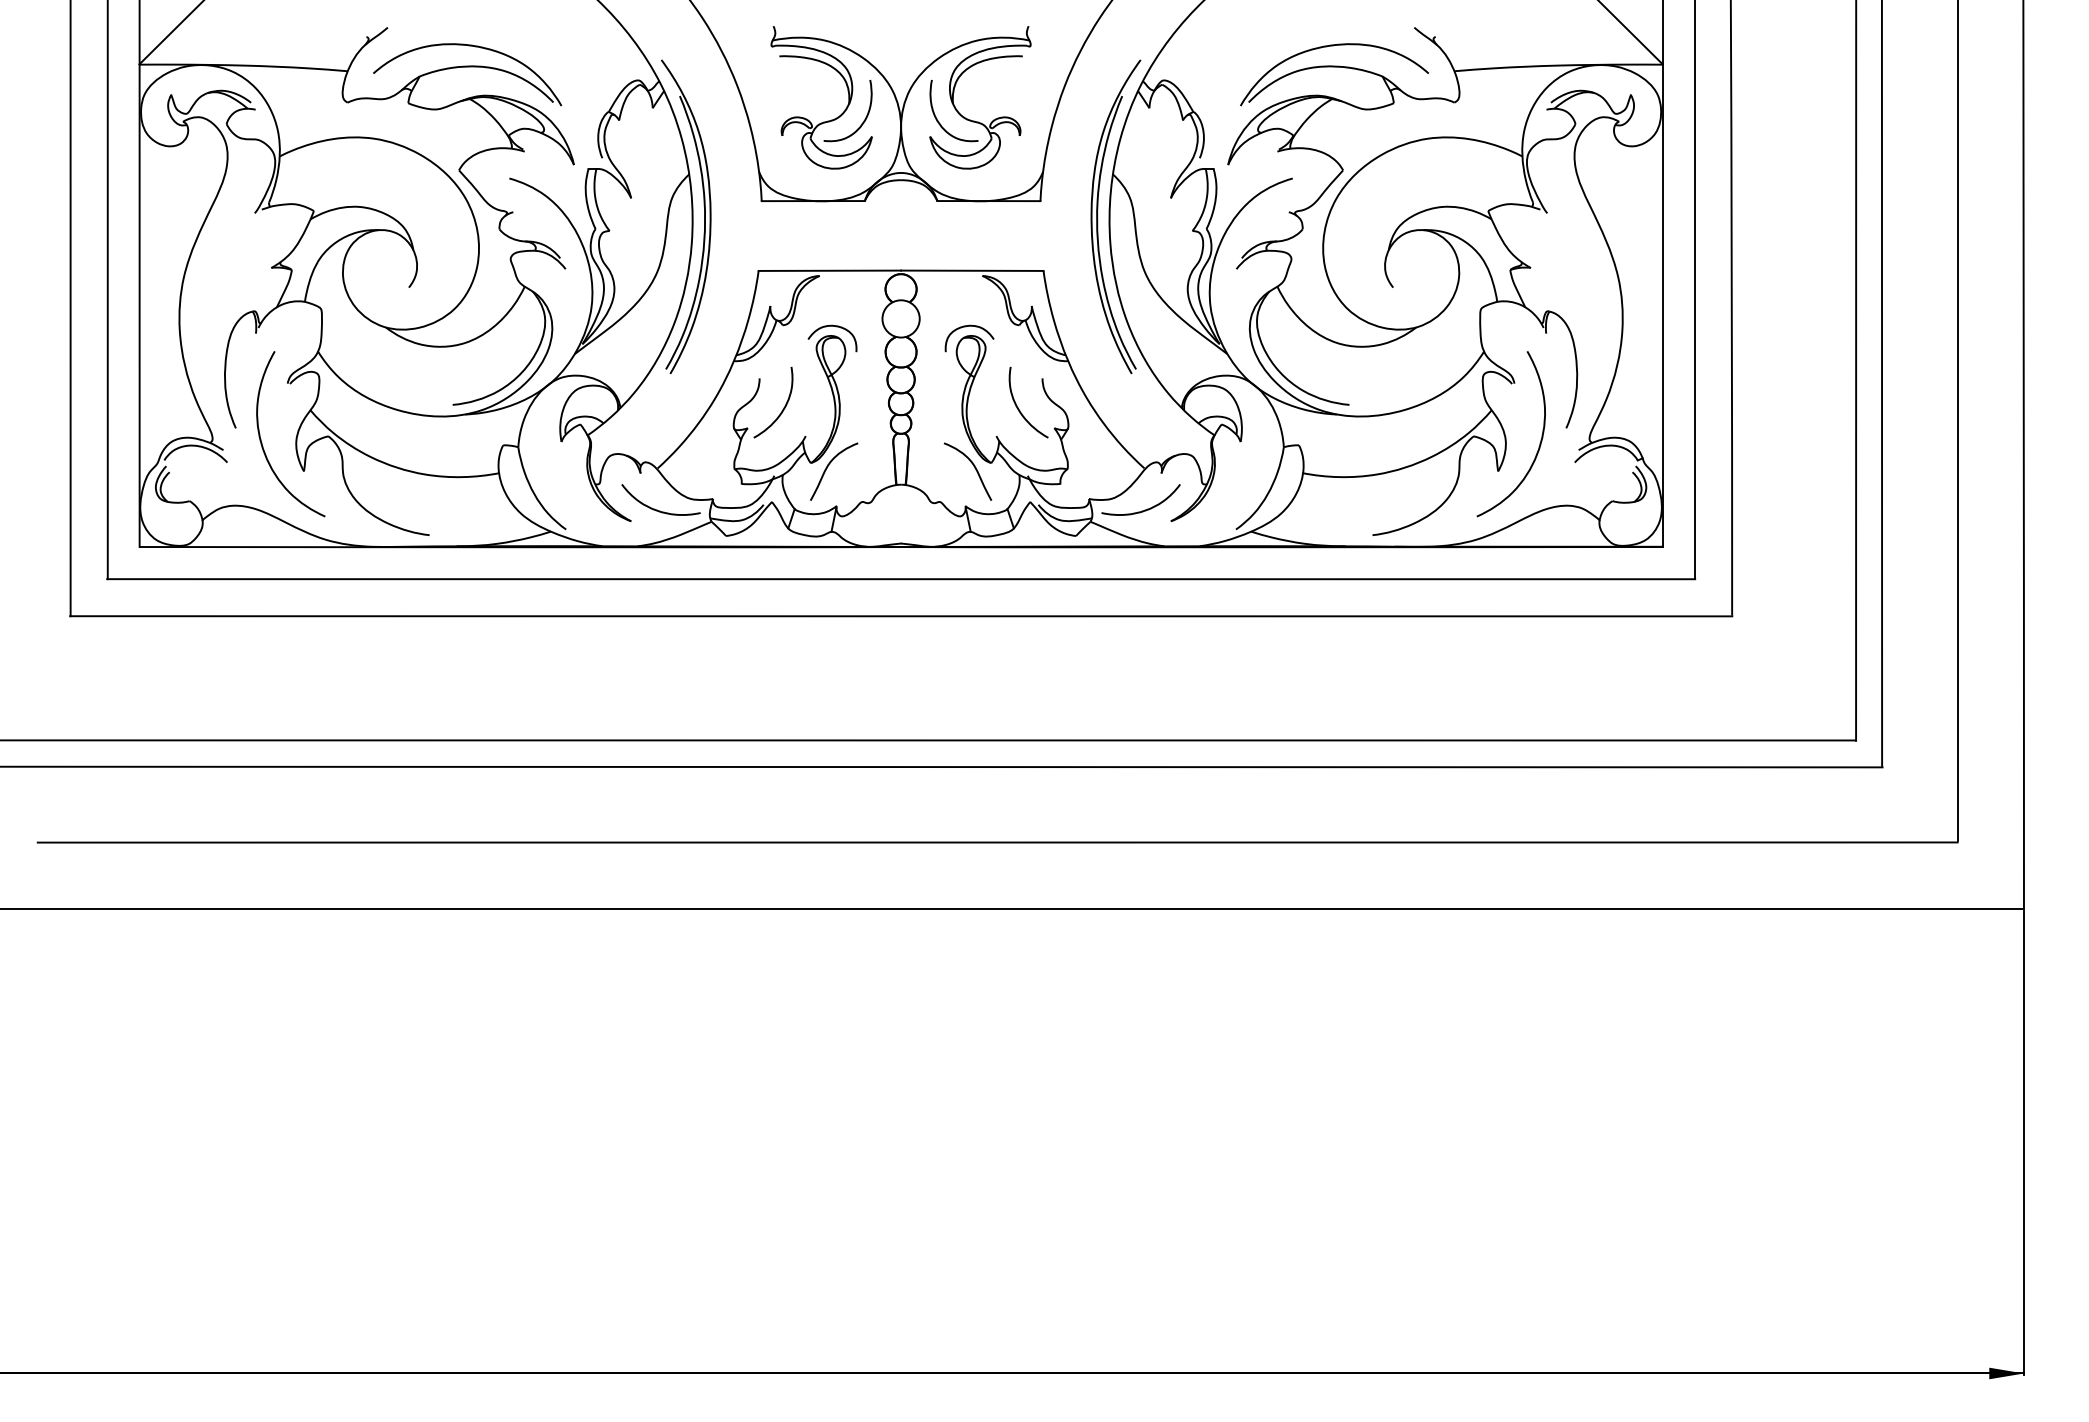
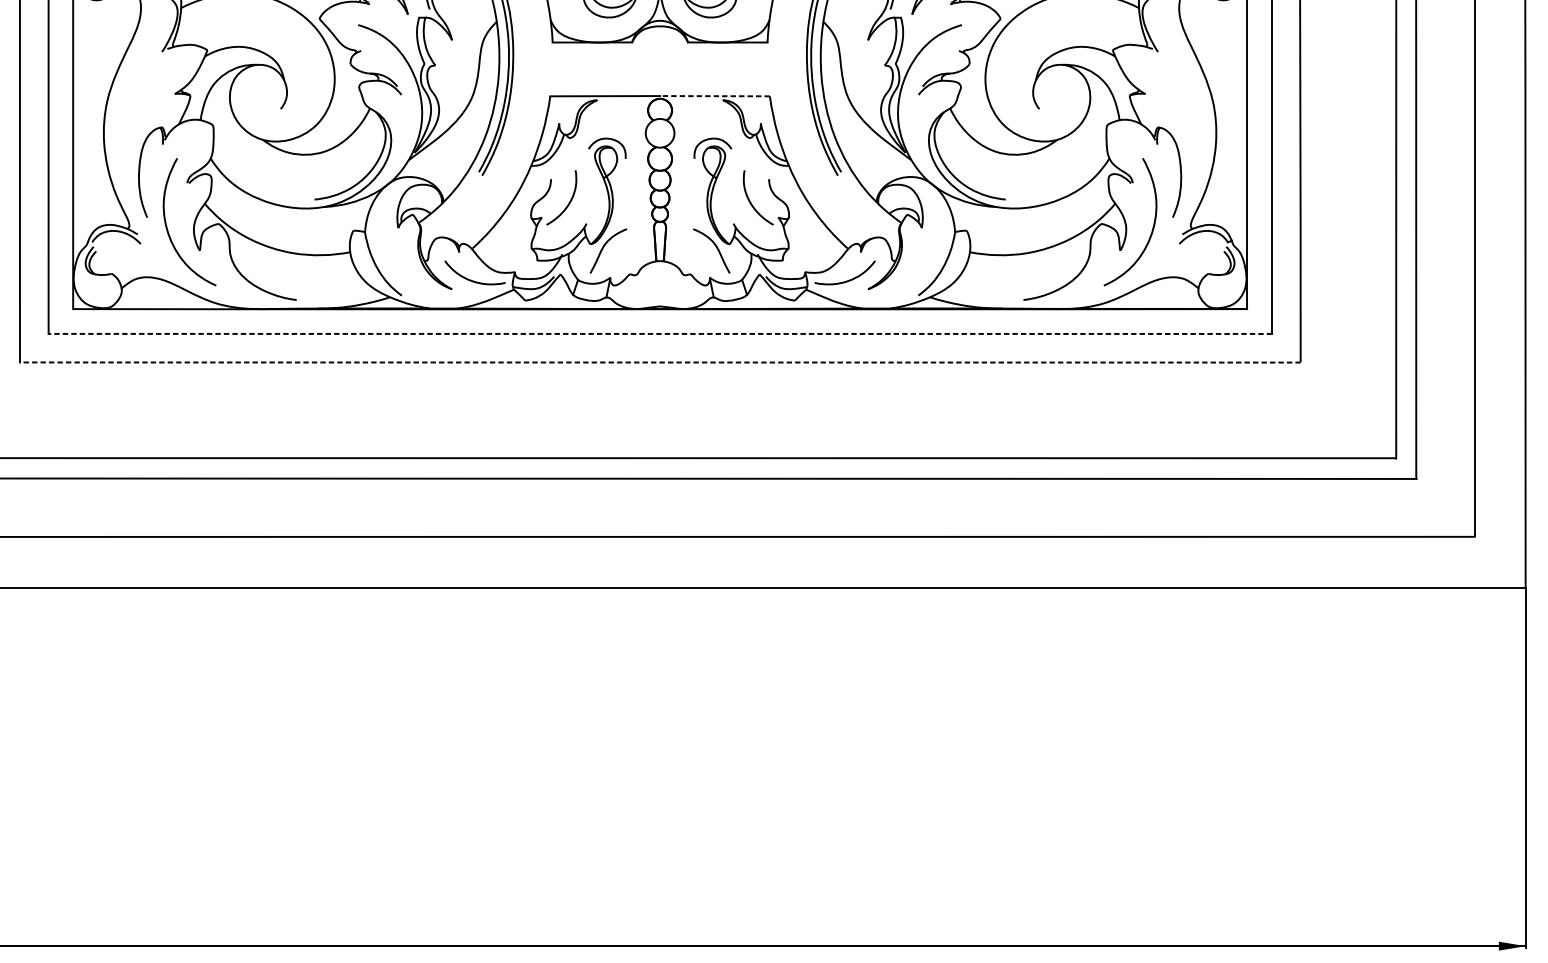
line: (971, 270) -> (714, 95), solid -> dashed
line: (901, 579) -> (660, 334), solid -> dashed
line: (900, 616) -> (659, 362), solid -> dashed

